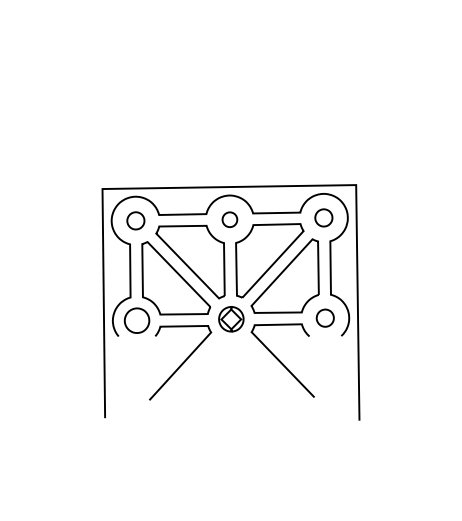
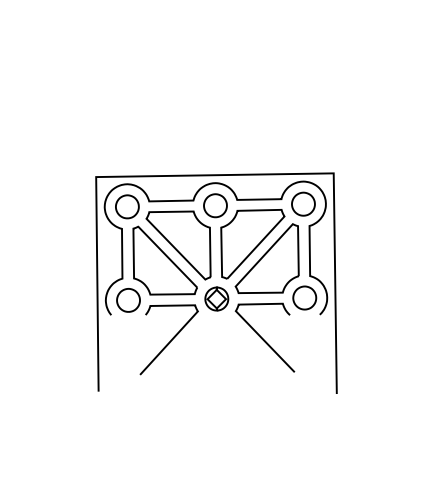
part: (323, 217) -> (303, 203), size x1.43
part: (229, 219) -> (215, 205), size x1.67
part: (135, 220) -> (127, 206), size x1.43
part: (324, 317) -> (304, 297), size x1.43

